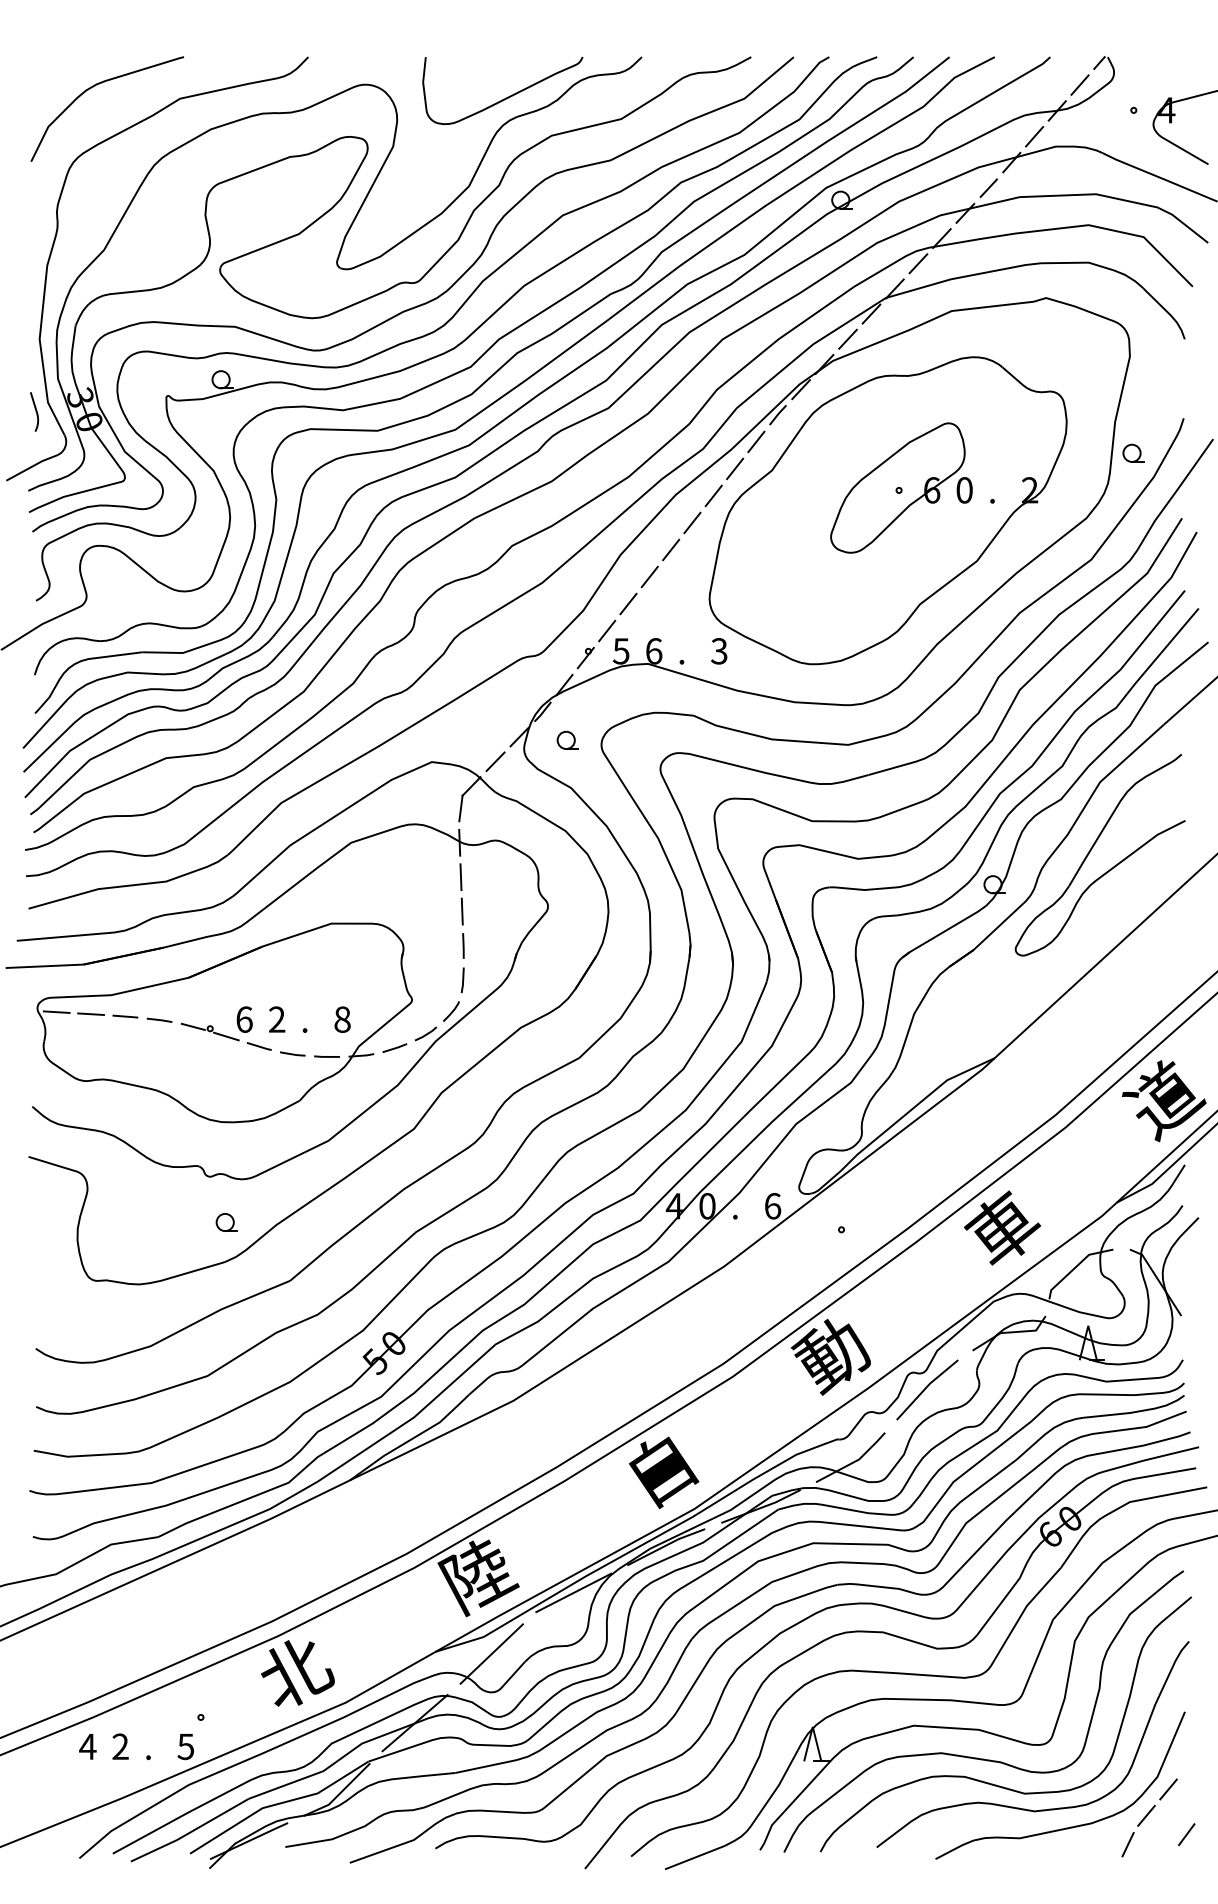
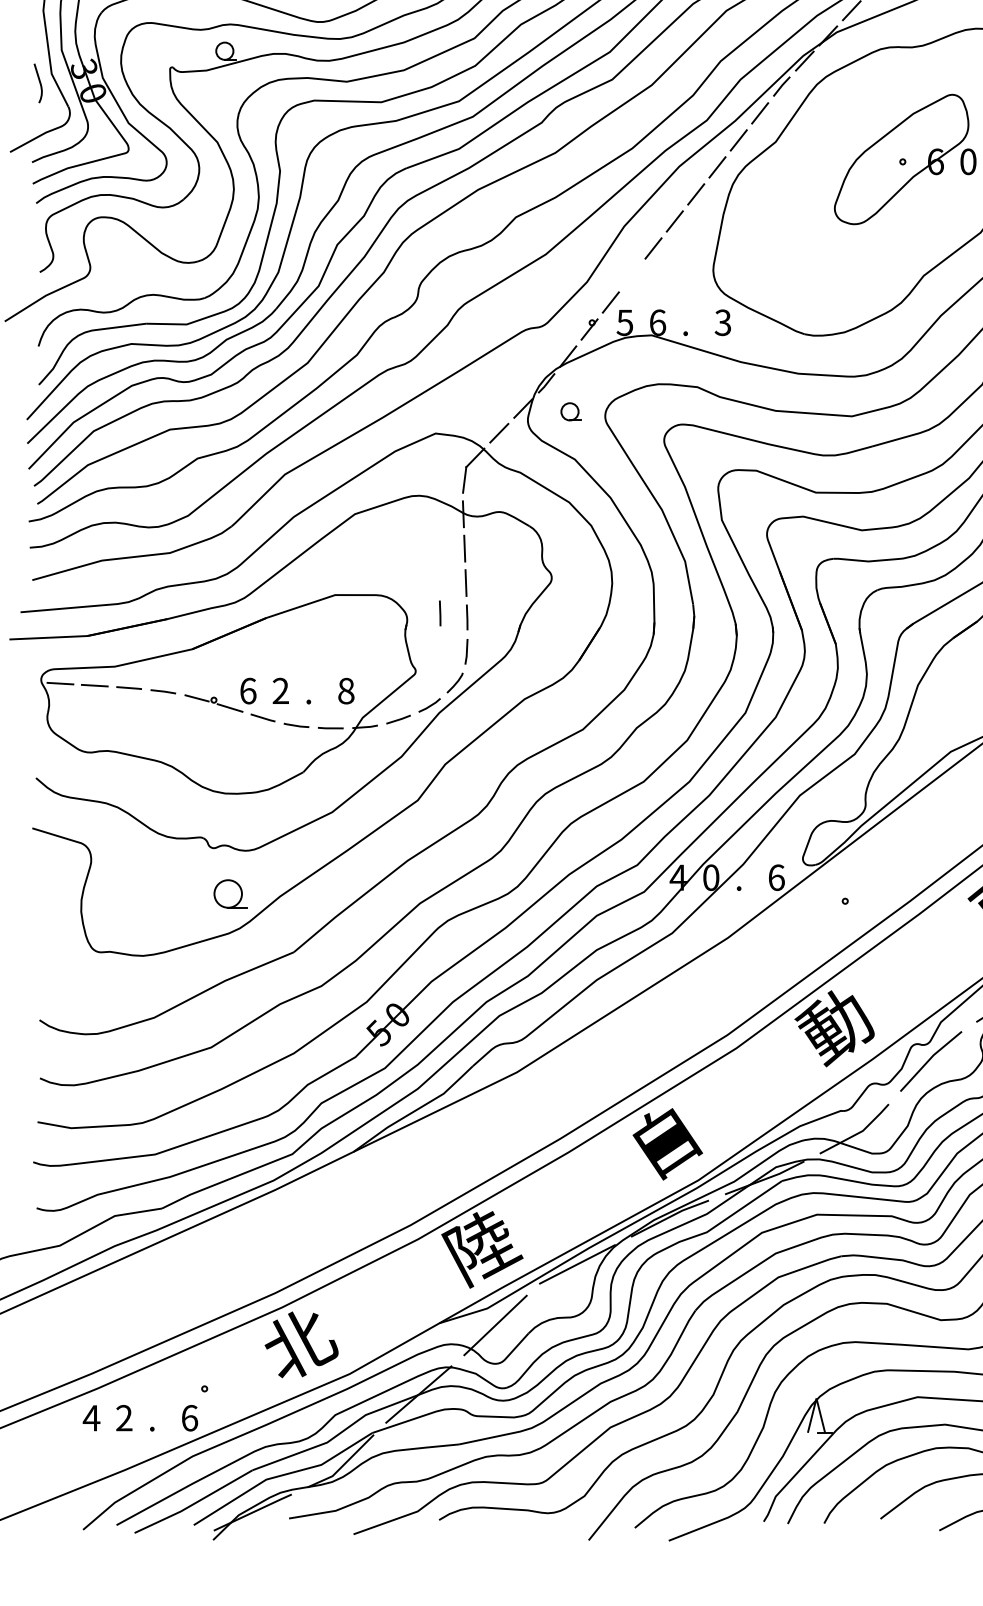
line: (628, 603) -> (632, 274), removed
line: (436, 941) -> (440, 612), added
part: (226, 1222) -> (230, 893), size x1.6
text: (185, 1746) -> (189, 1417), 5 -> 6

